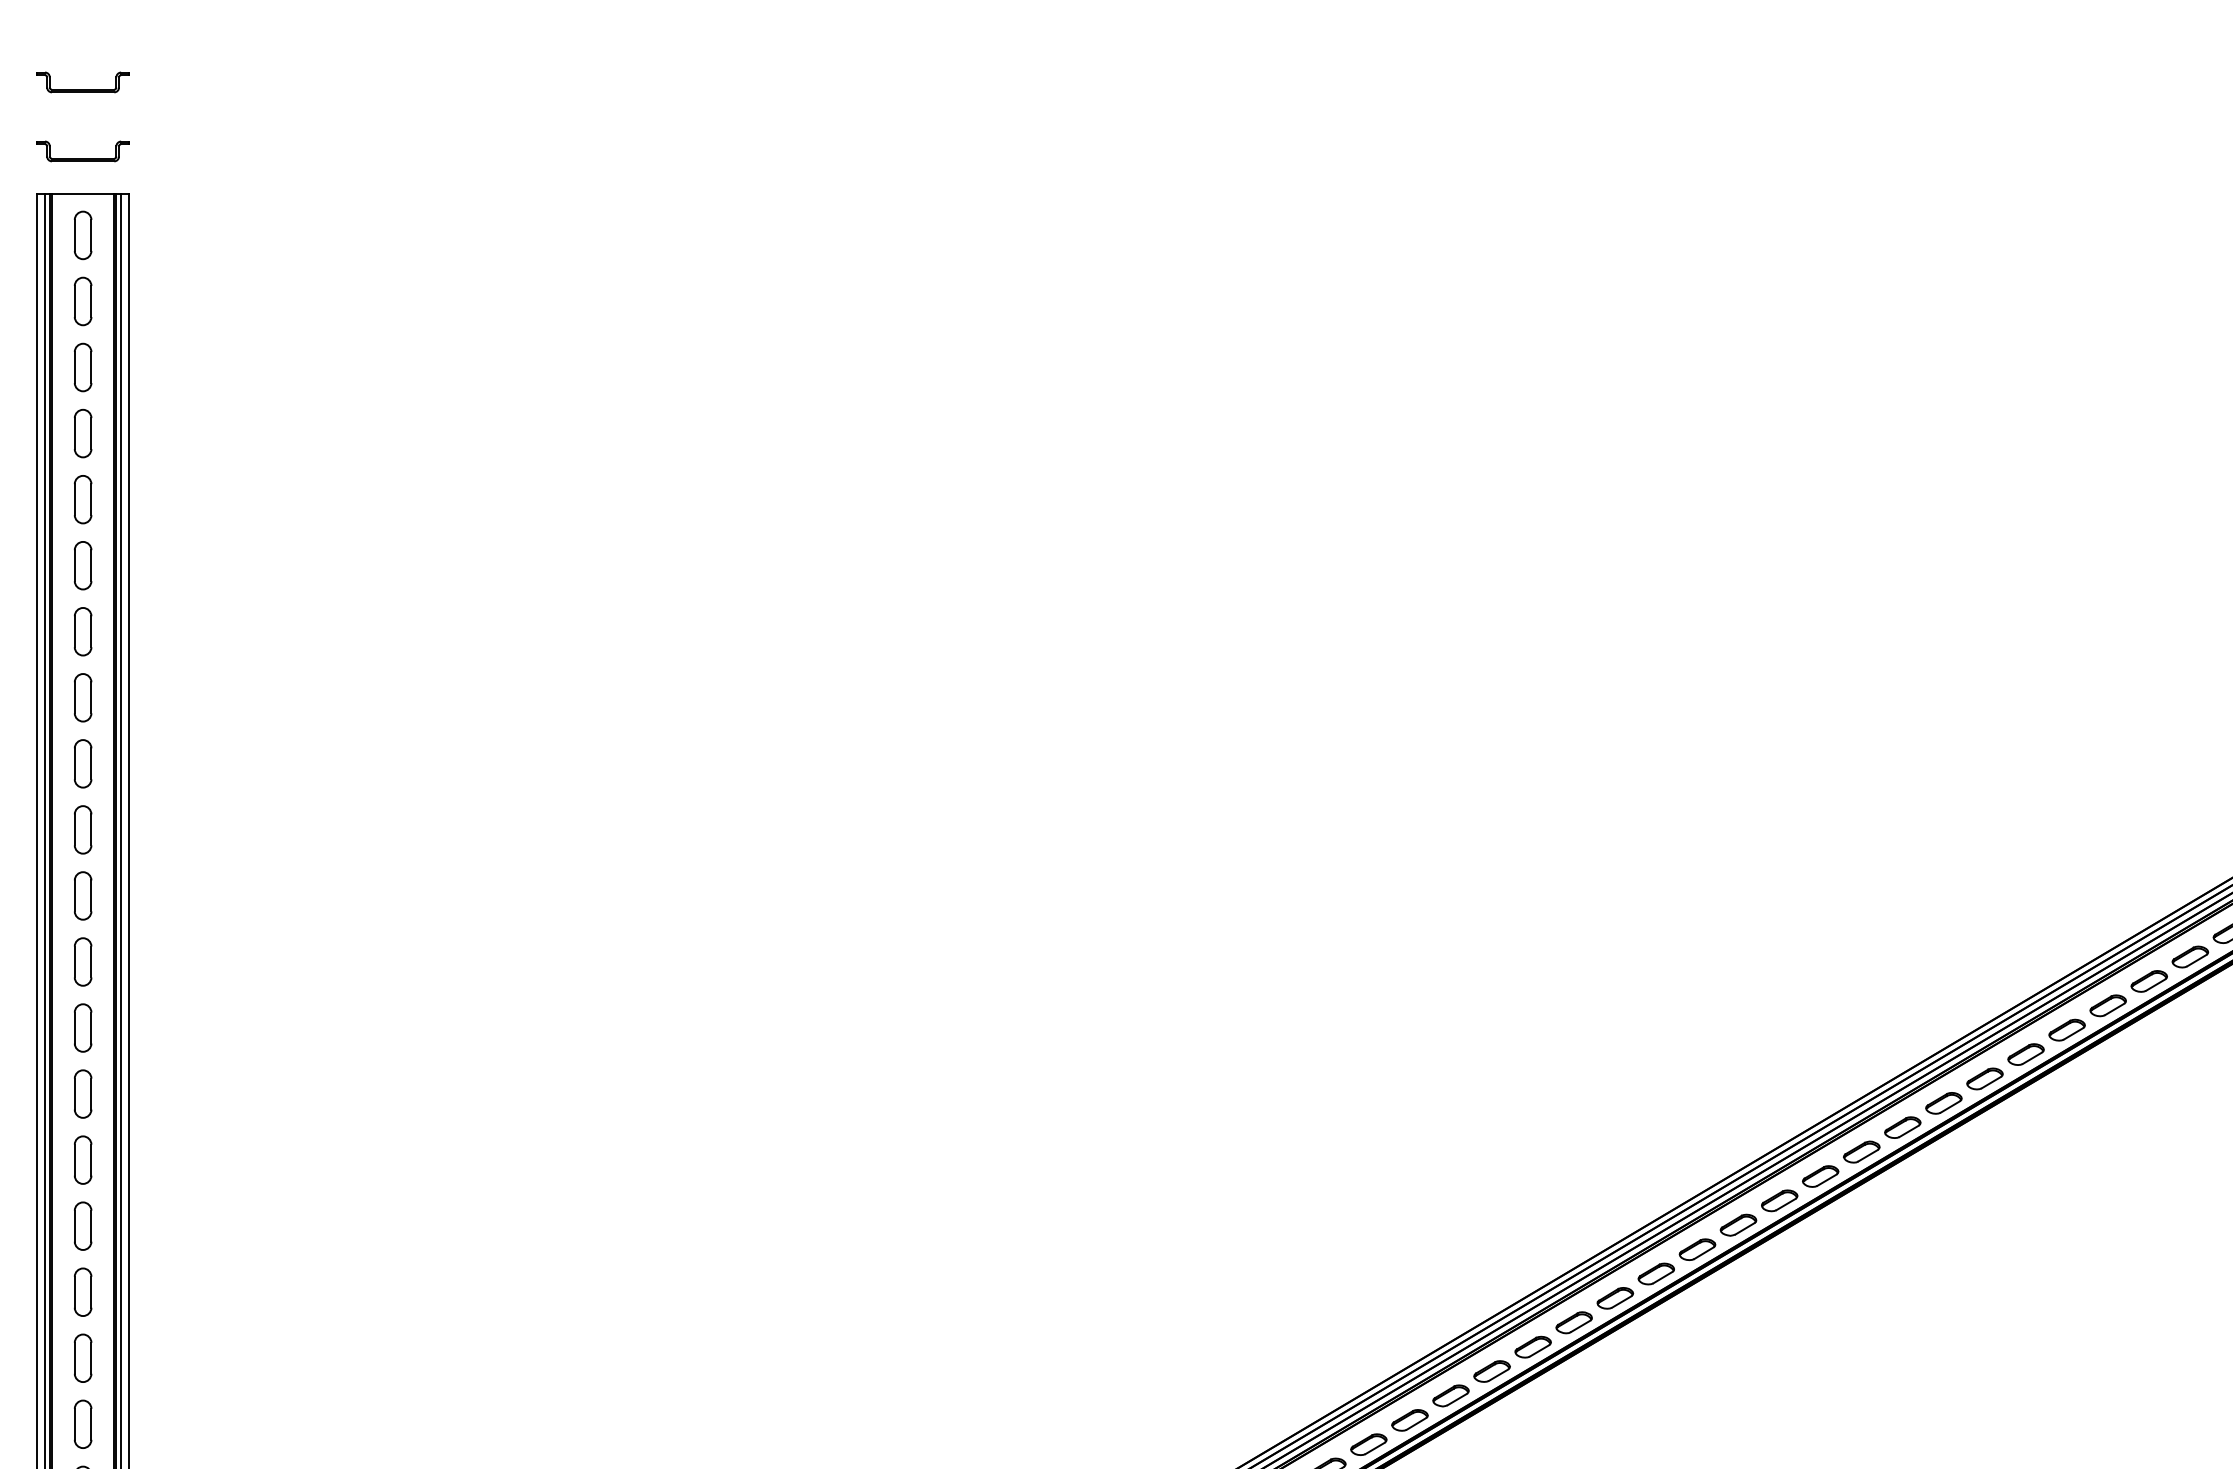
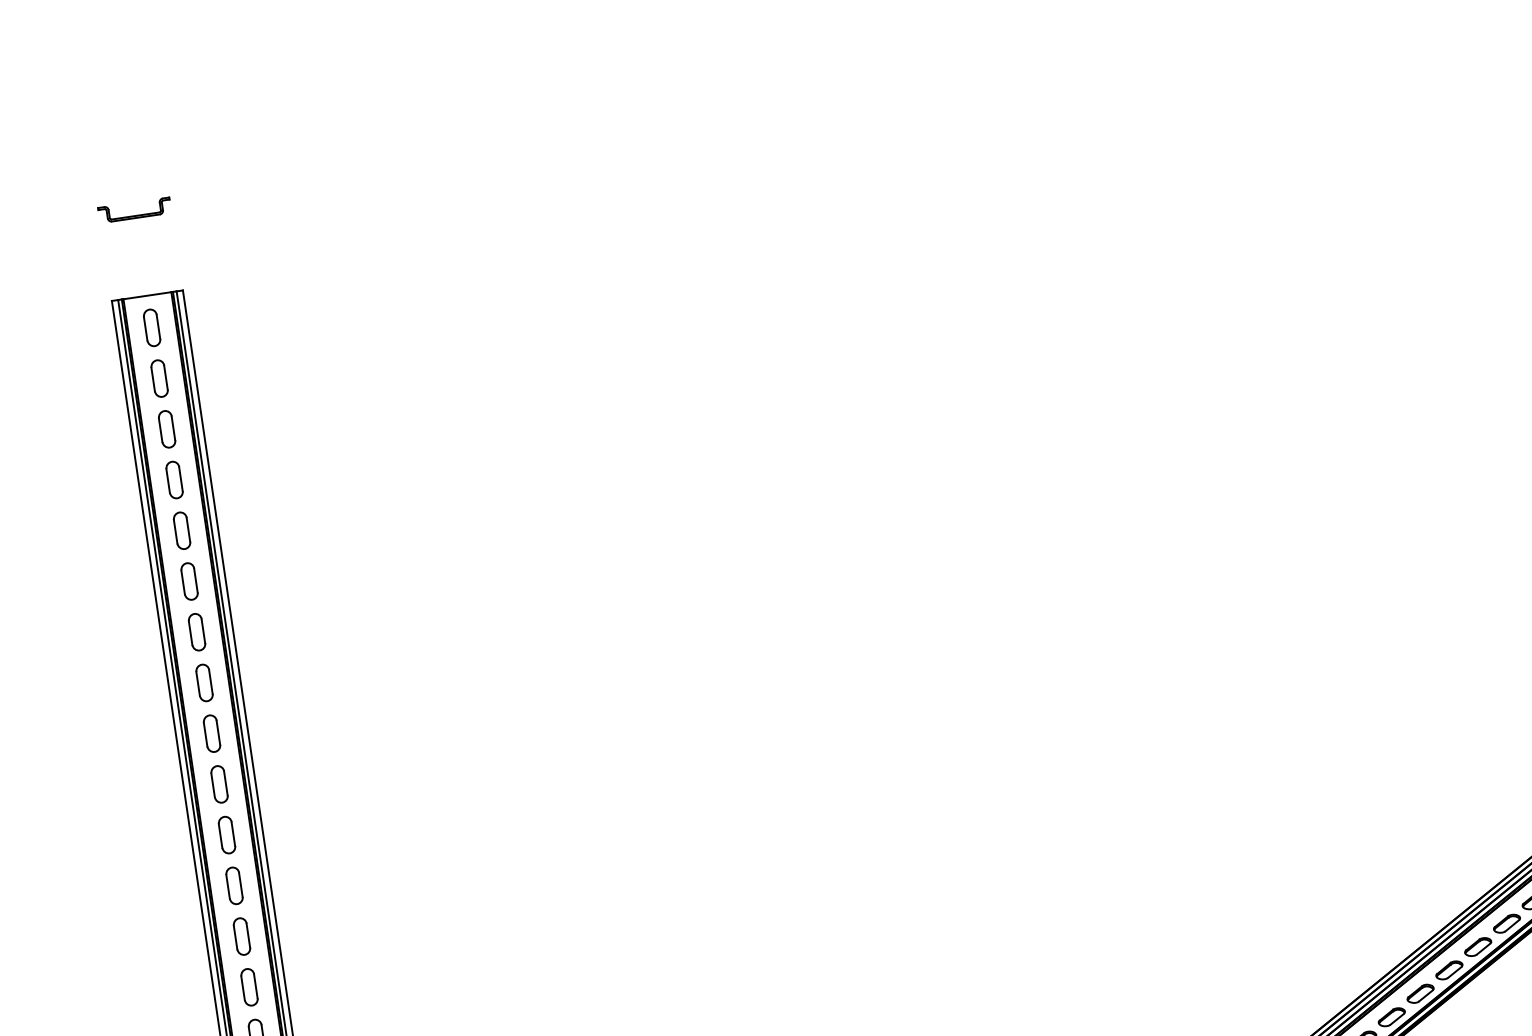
part: (82, 158) -> (142, 268), removed

